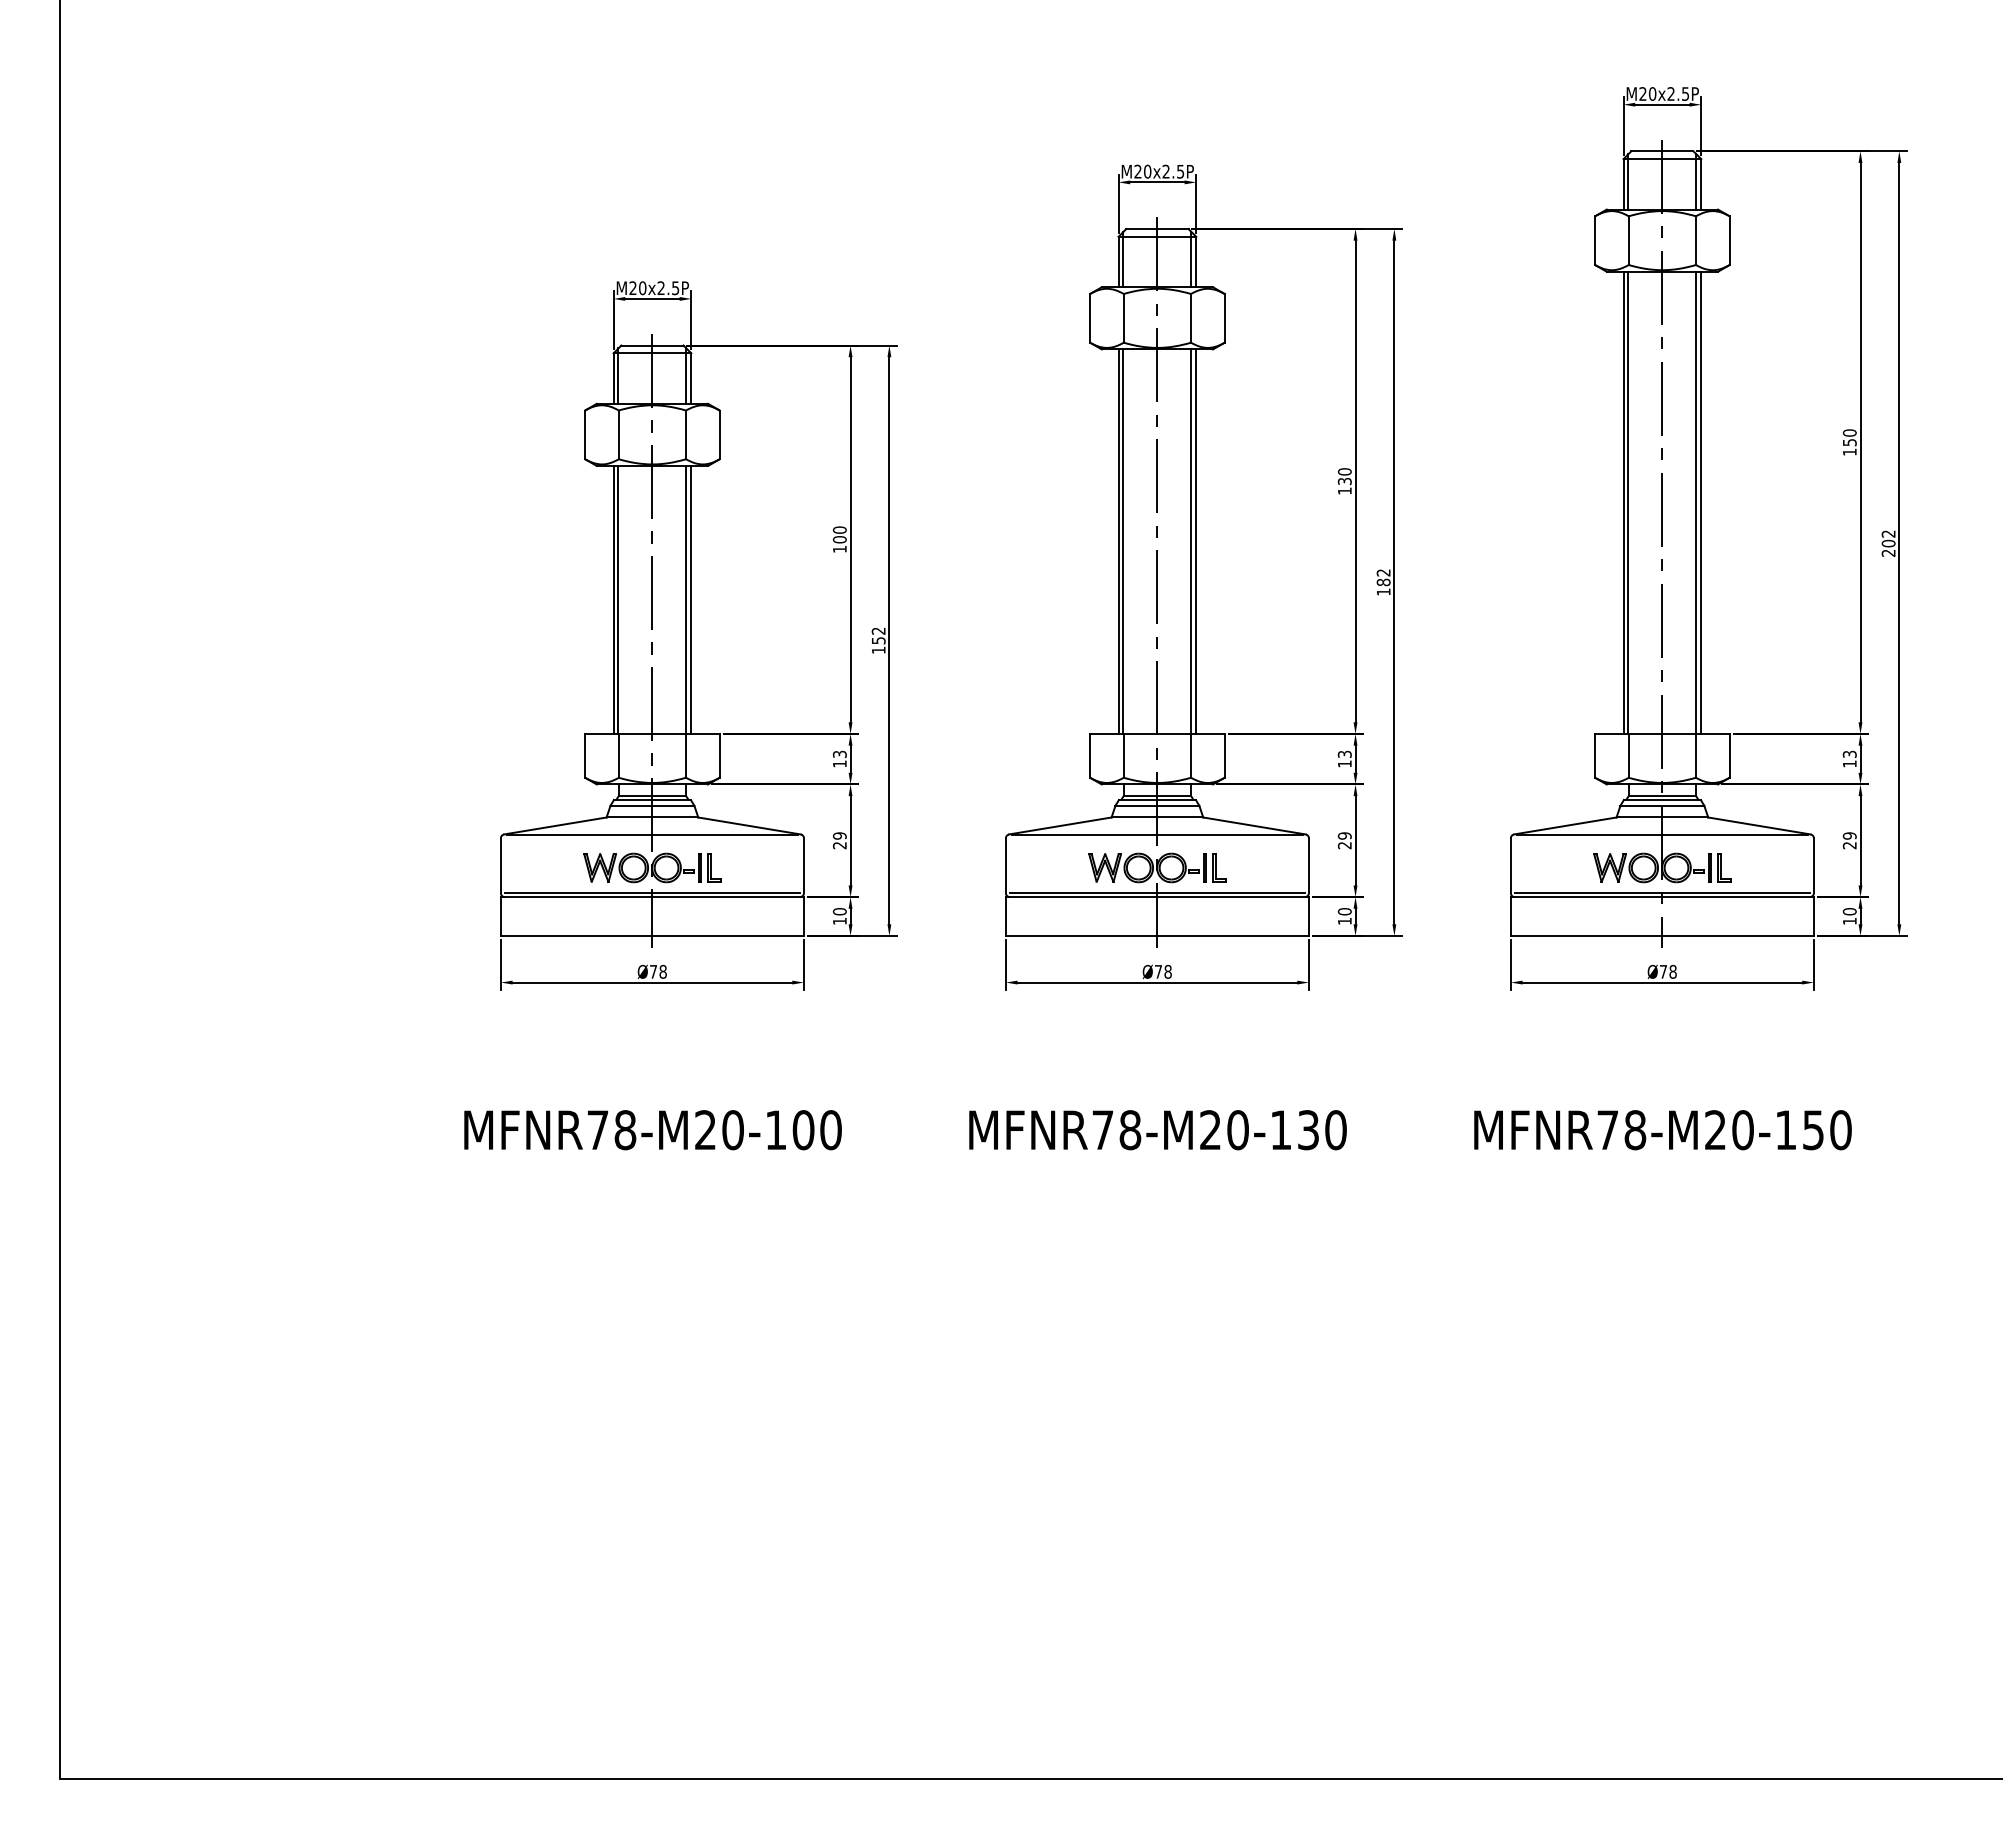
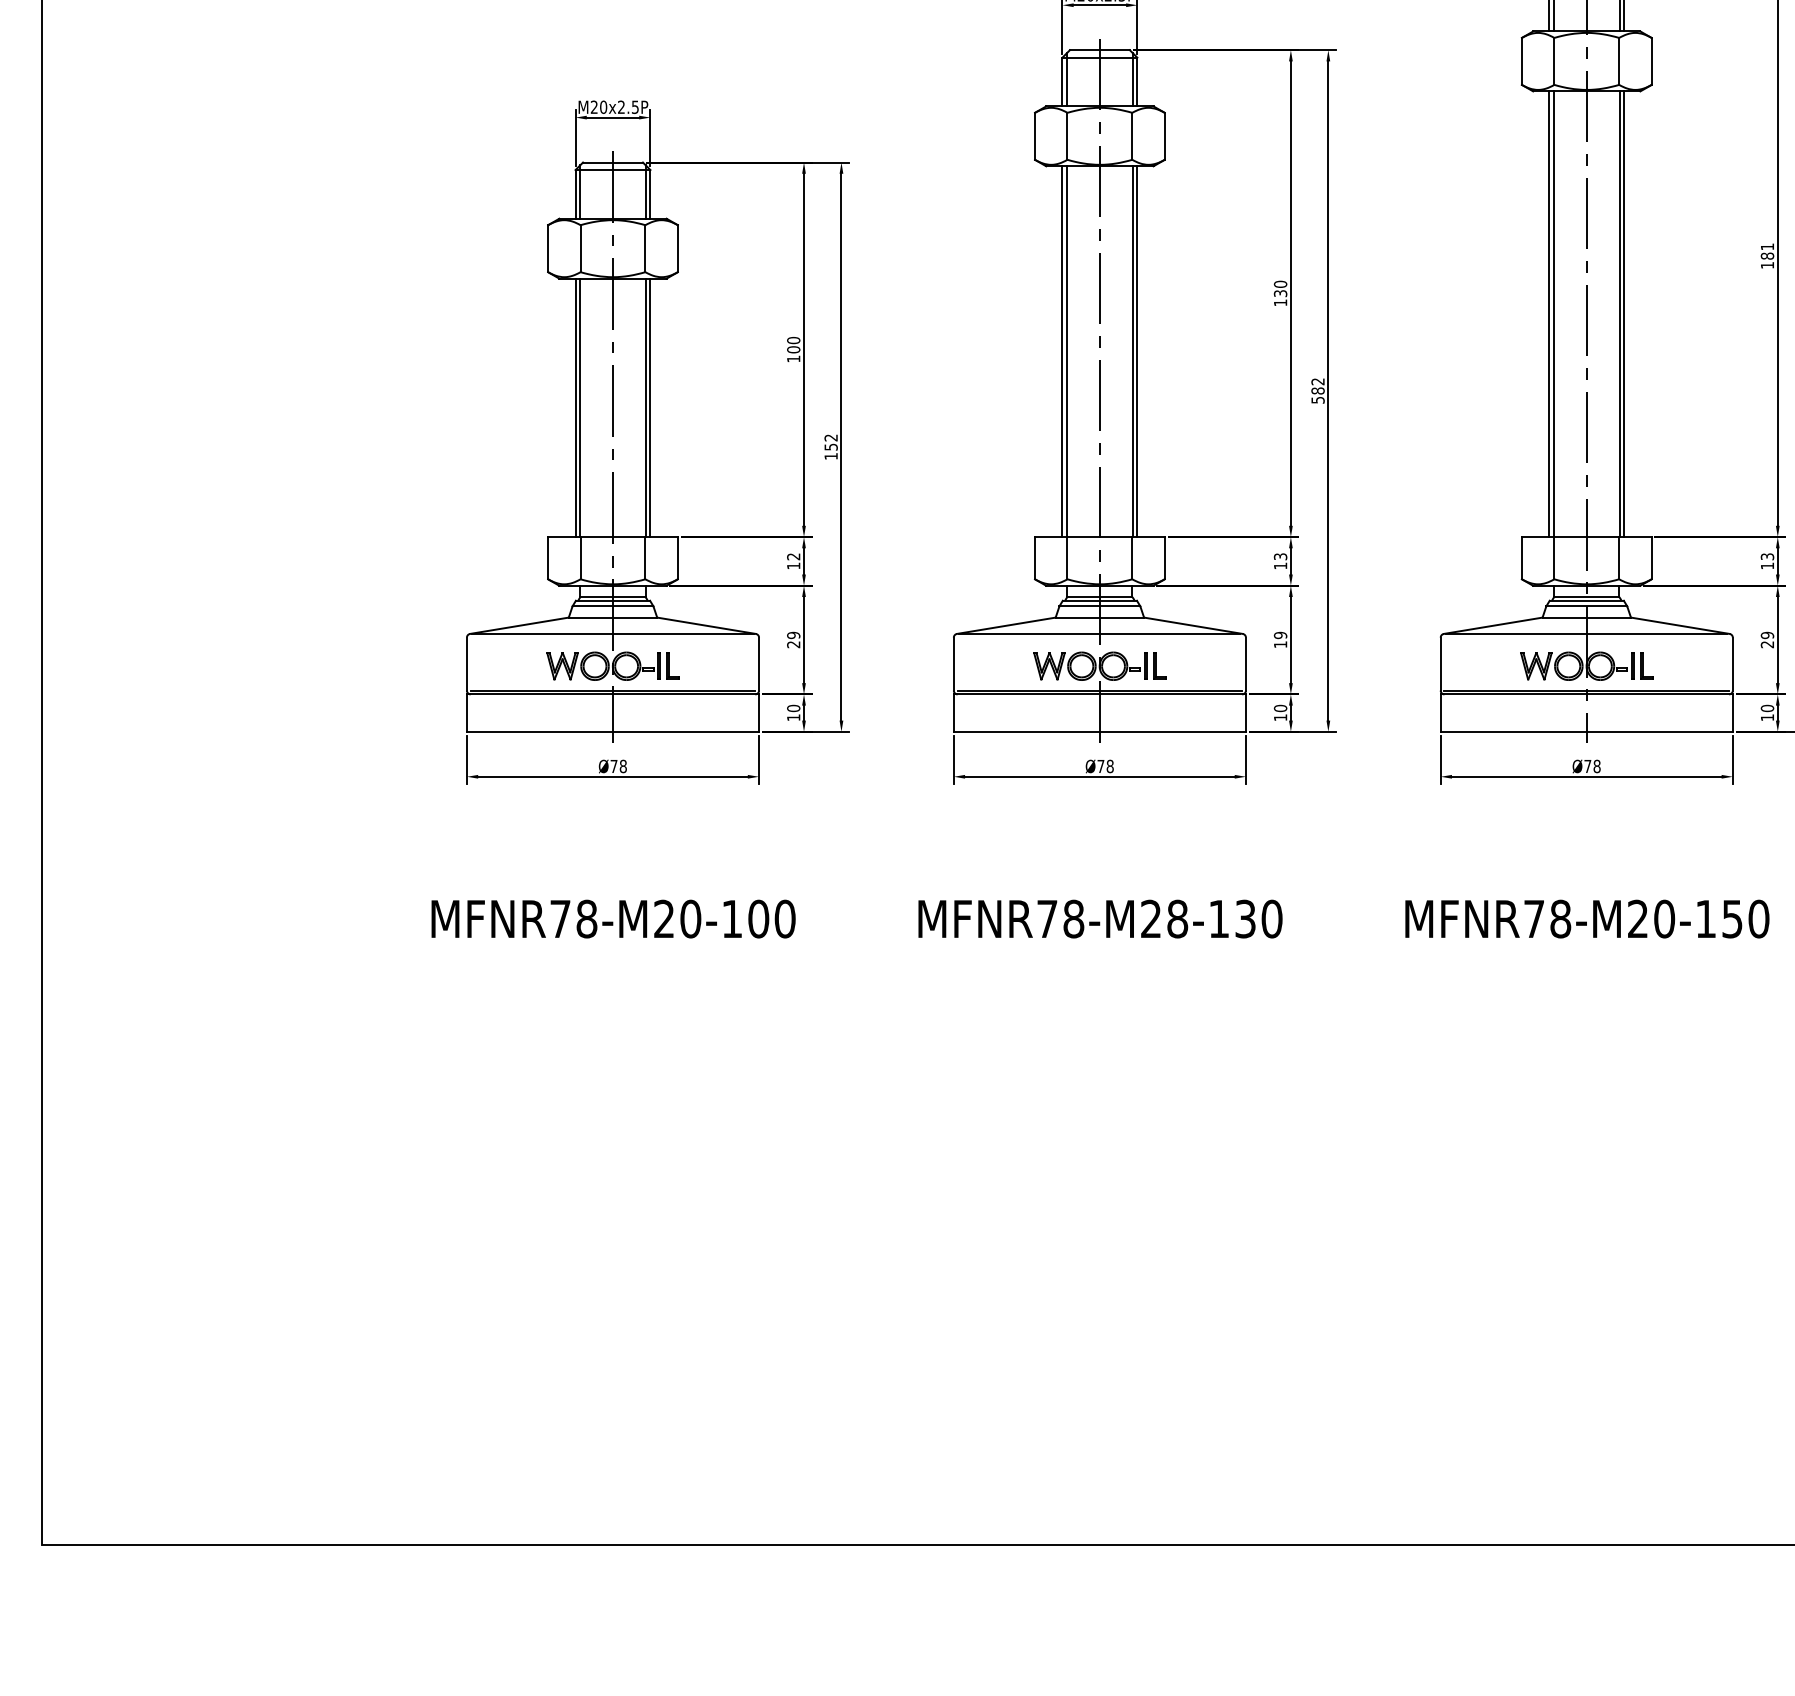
text: (1849, 437) -> (1767, 251), 150 -> 181
text: (1383, 591) -> (1317, 399), 182 -> 582
text: (839, 753) -> (793, 555), 13 -> 12
text: (1344, 845) -> (1280, 644), 29 -> 19
text: (1237, 1130) -> (1177, 919), MFNR78-M20-130 -> MFNR78-M28-130

